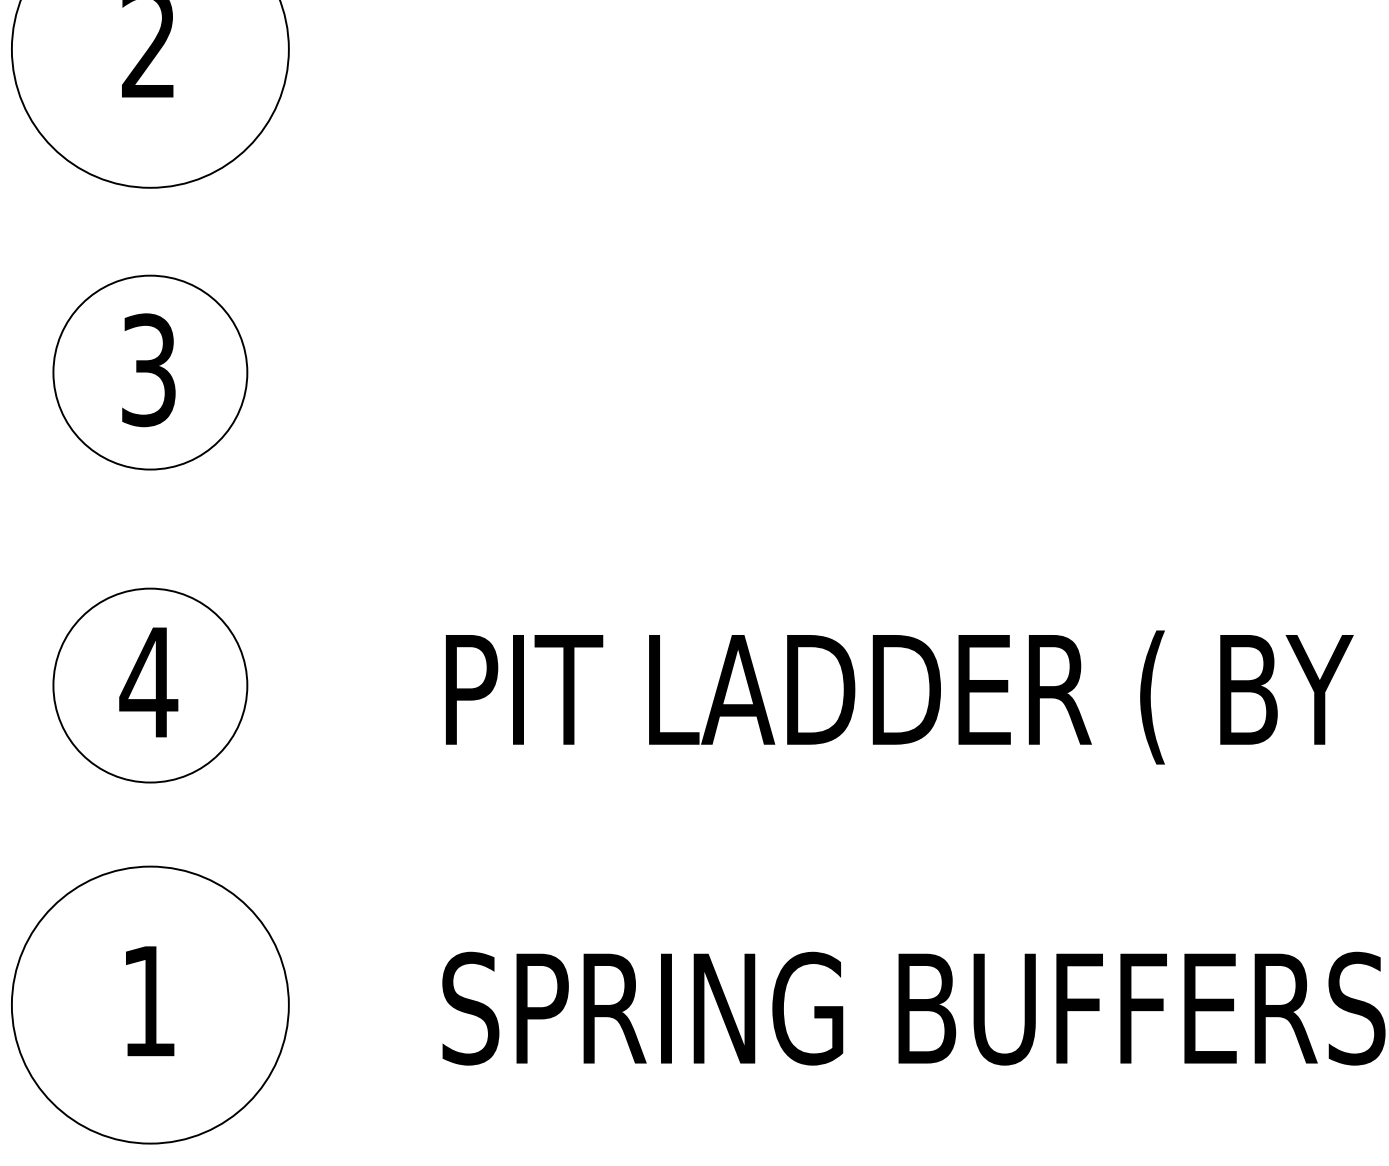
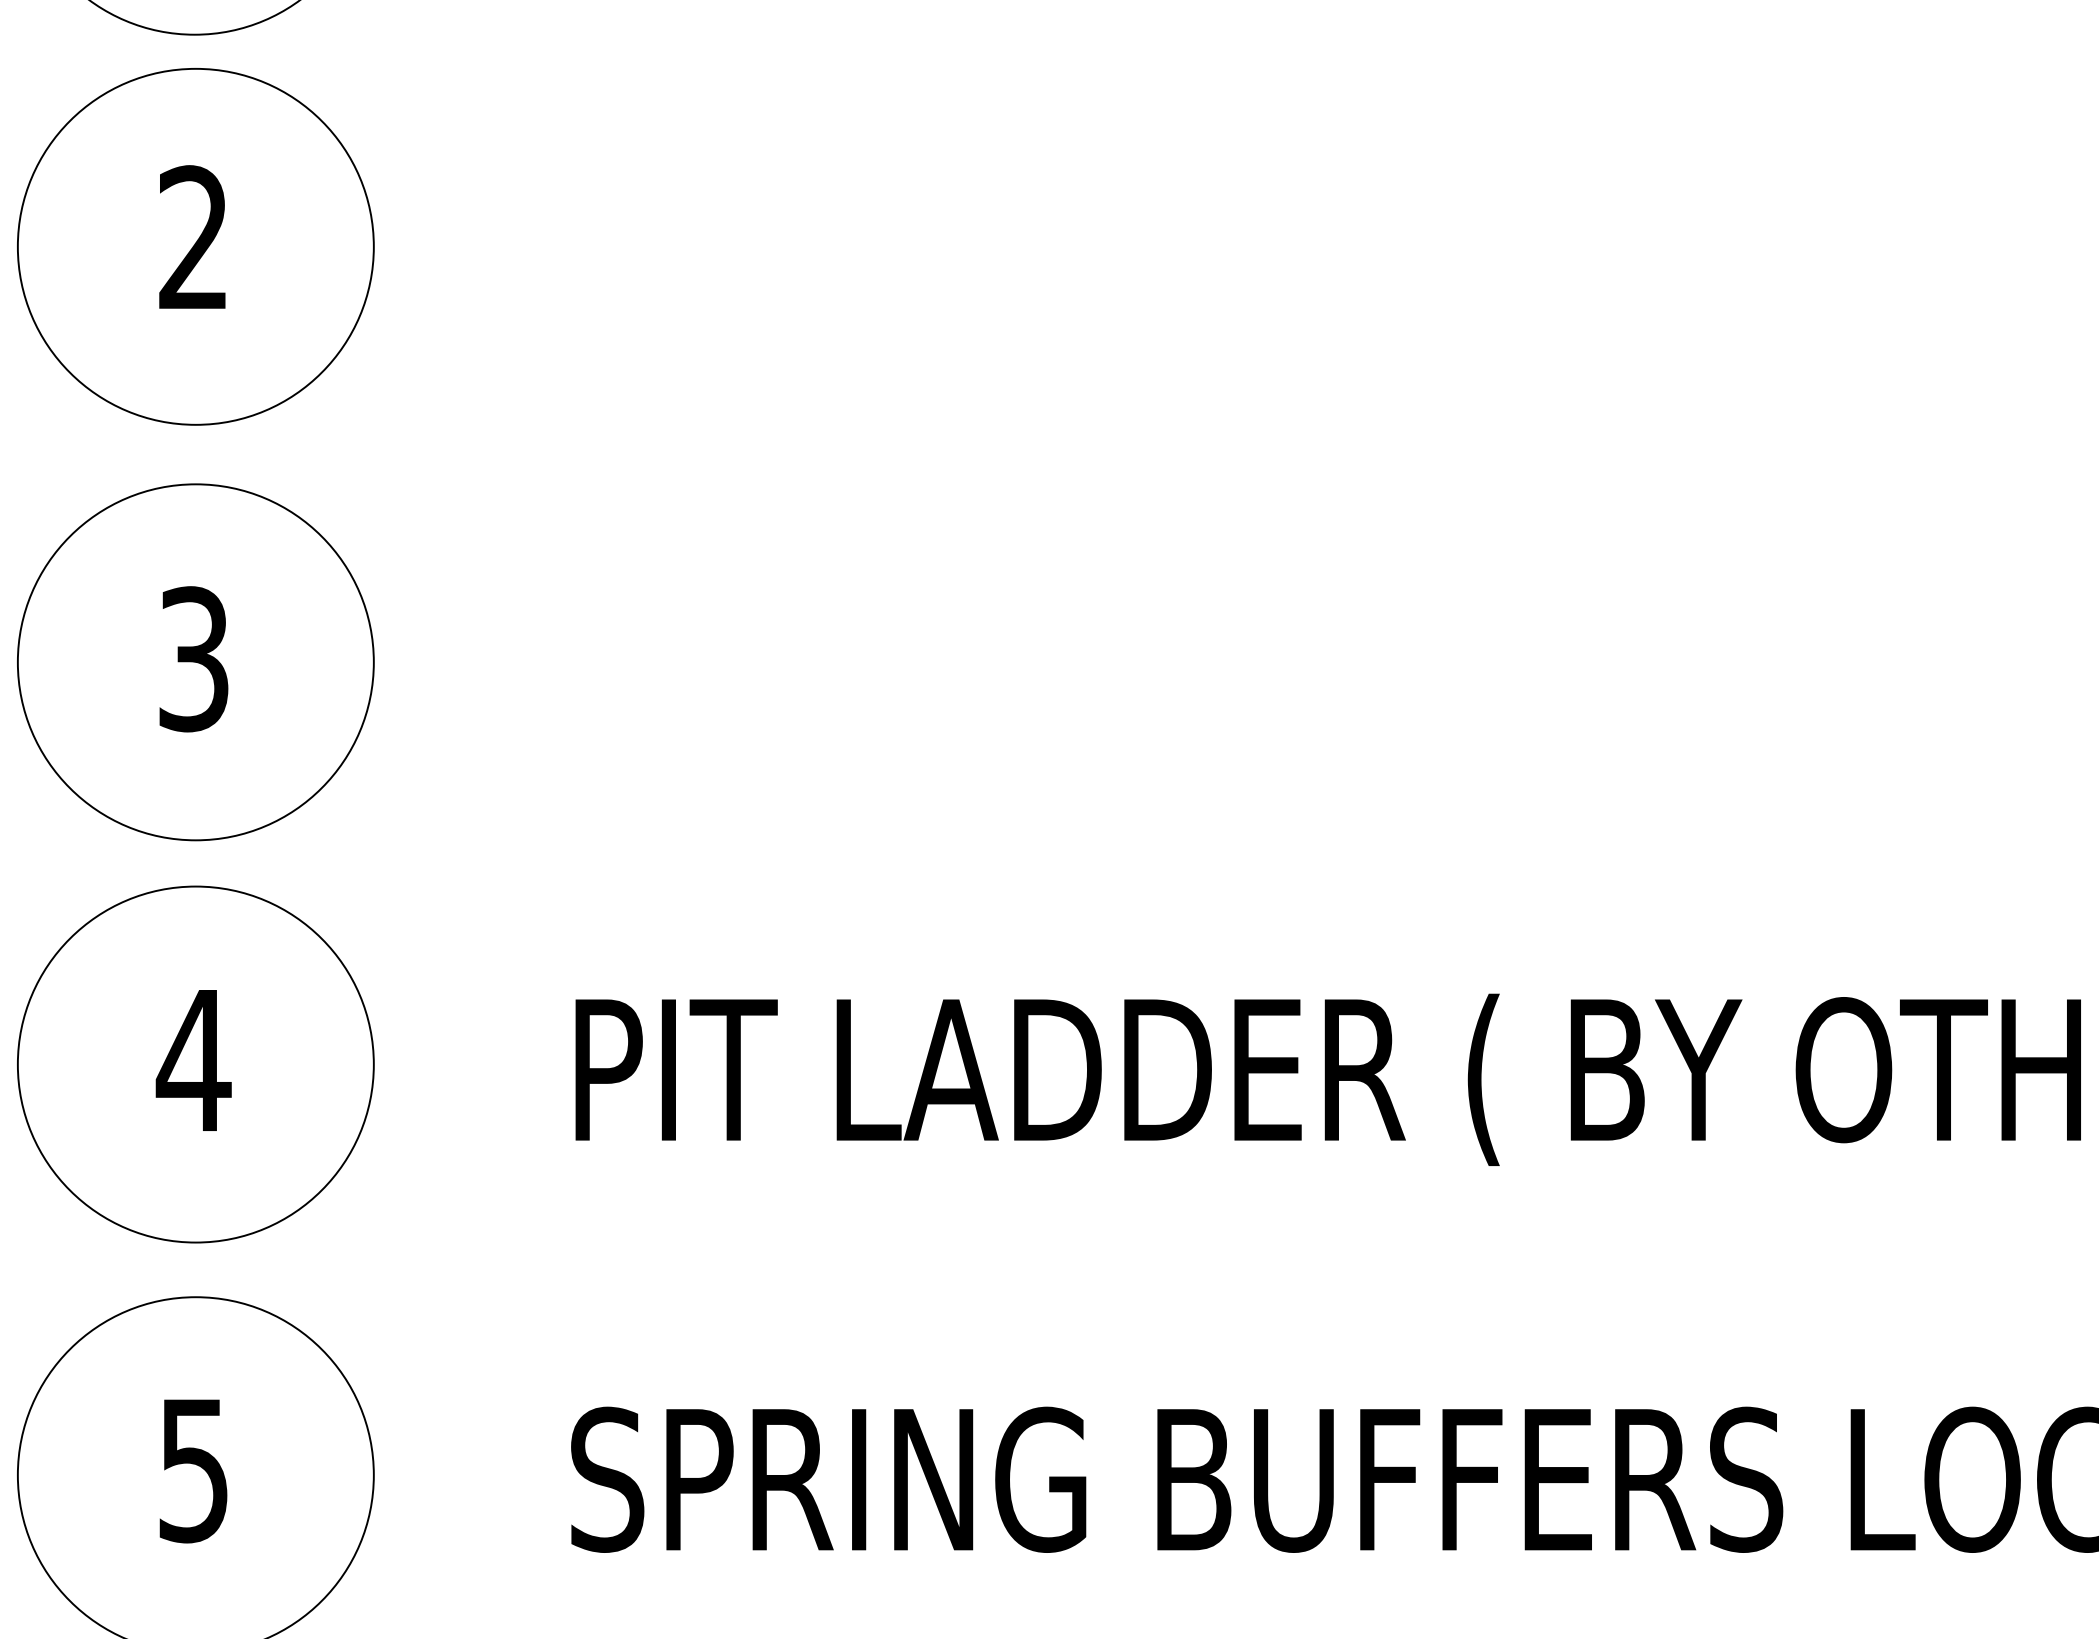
circle: (150, 372) -> (195, 662), size x1.43
circle: (150, 685) -> (195, 1064), size x1.43
text: (148, 1002) -> (193, 1471), 1 -> 5

